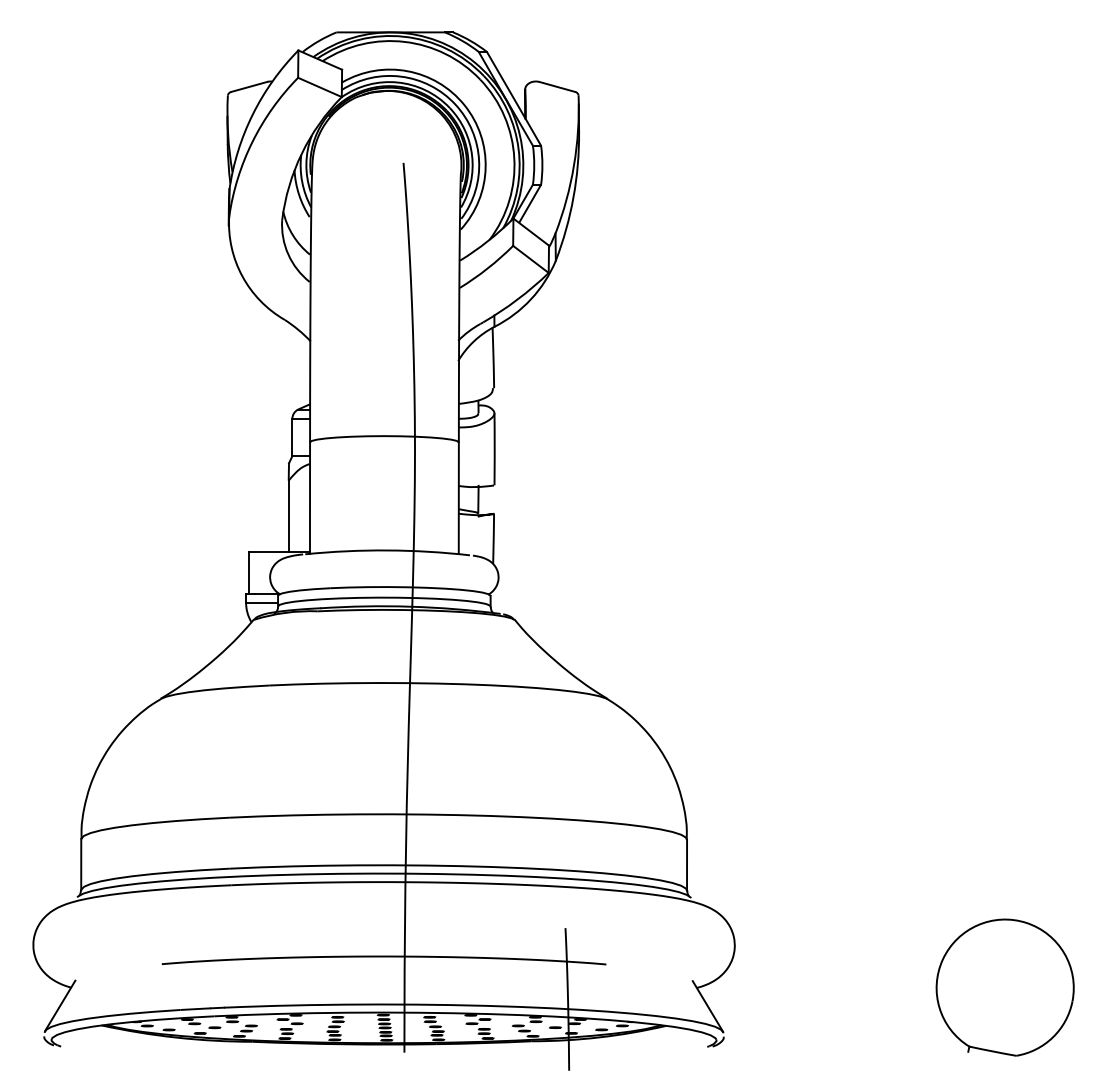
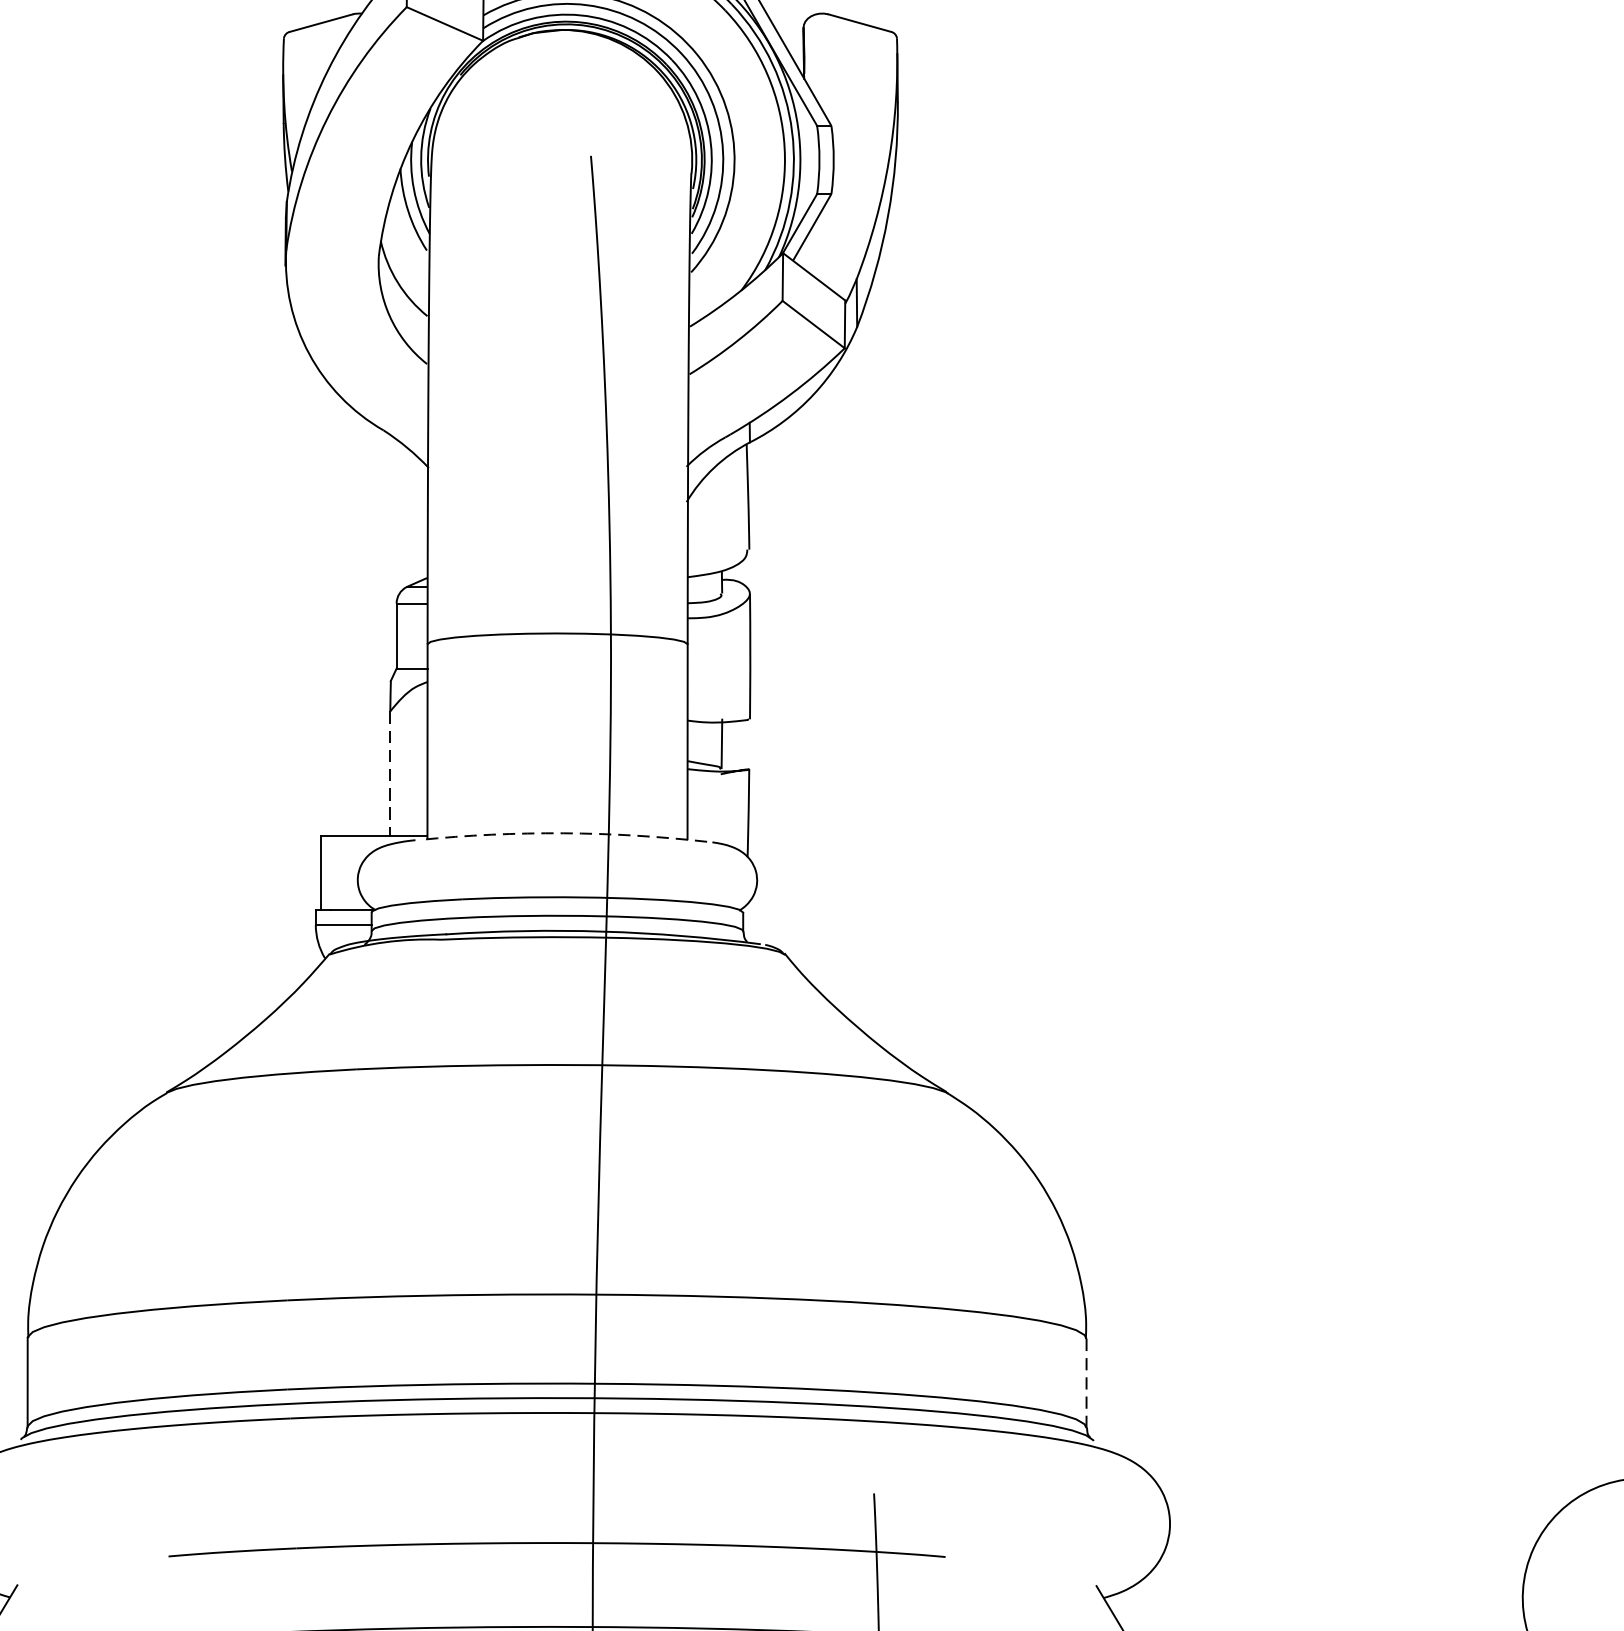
line: (288, 516) -> (389, 773), solid -> dashed
arc: (387, 550) -> (562, 833), solid -> dashed
line: (687, 864) -> (1087, 1382), solid -> dashed

